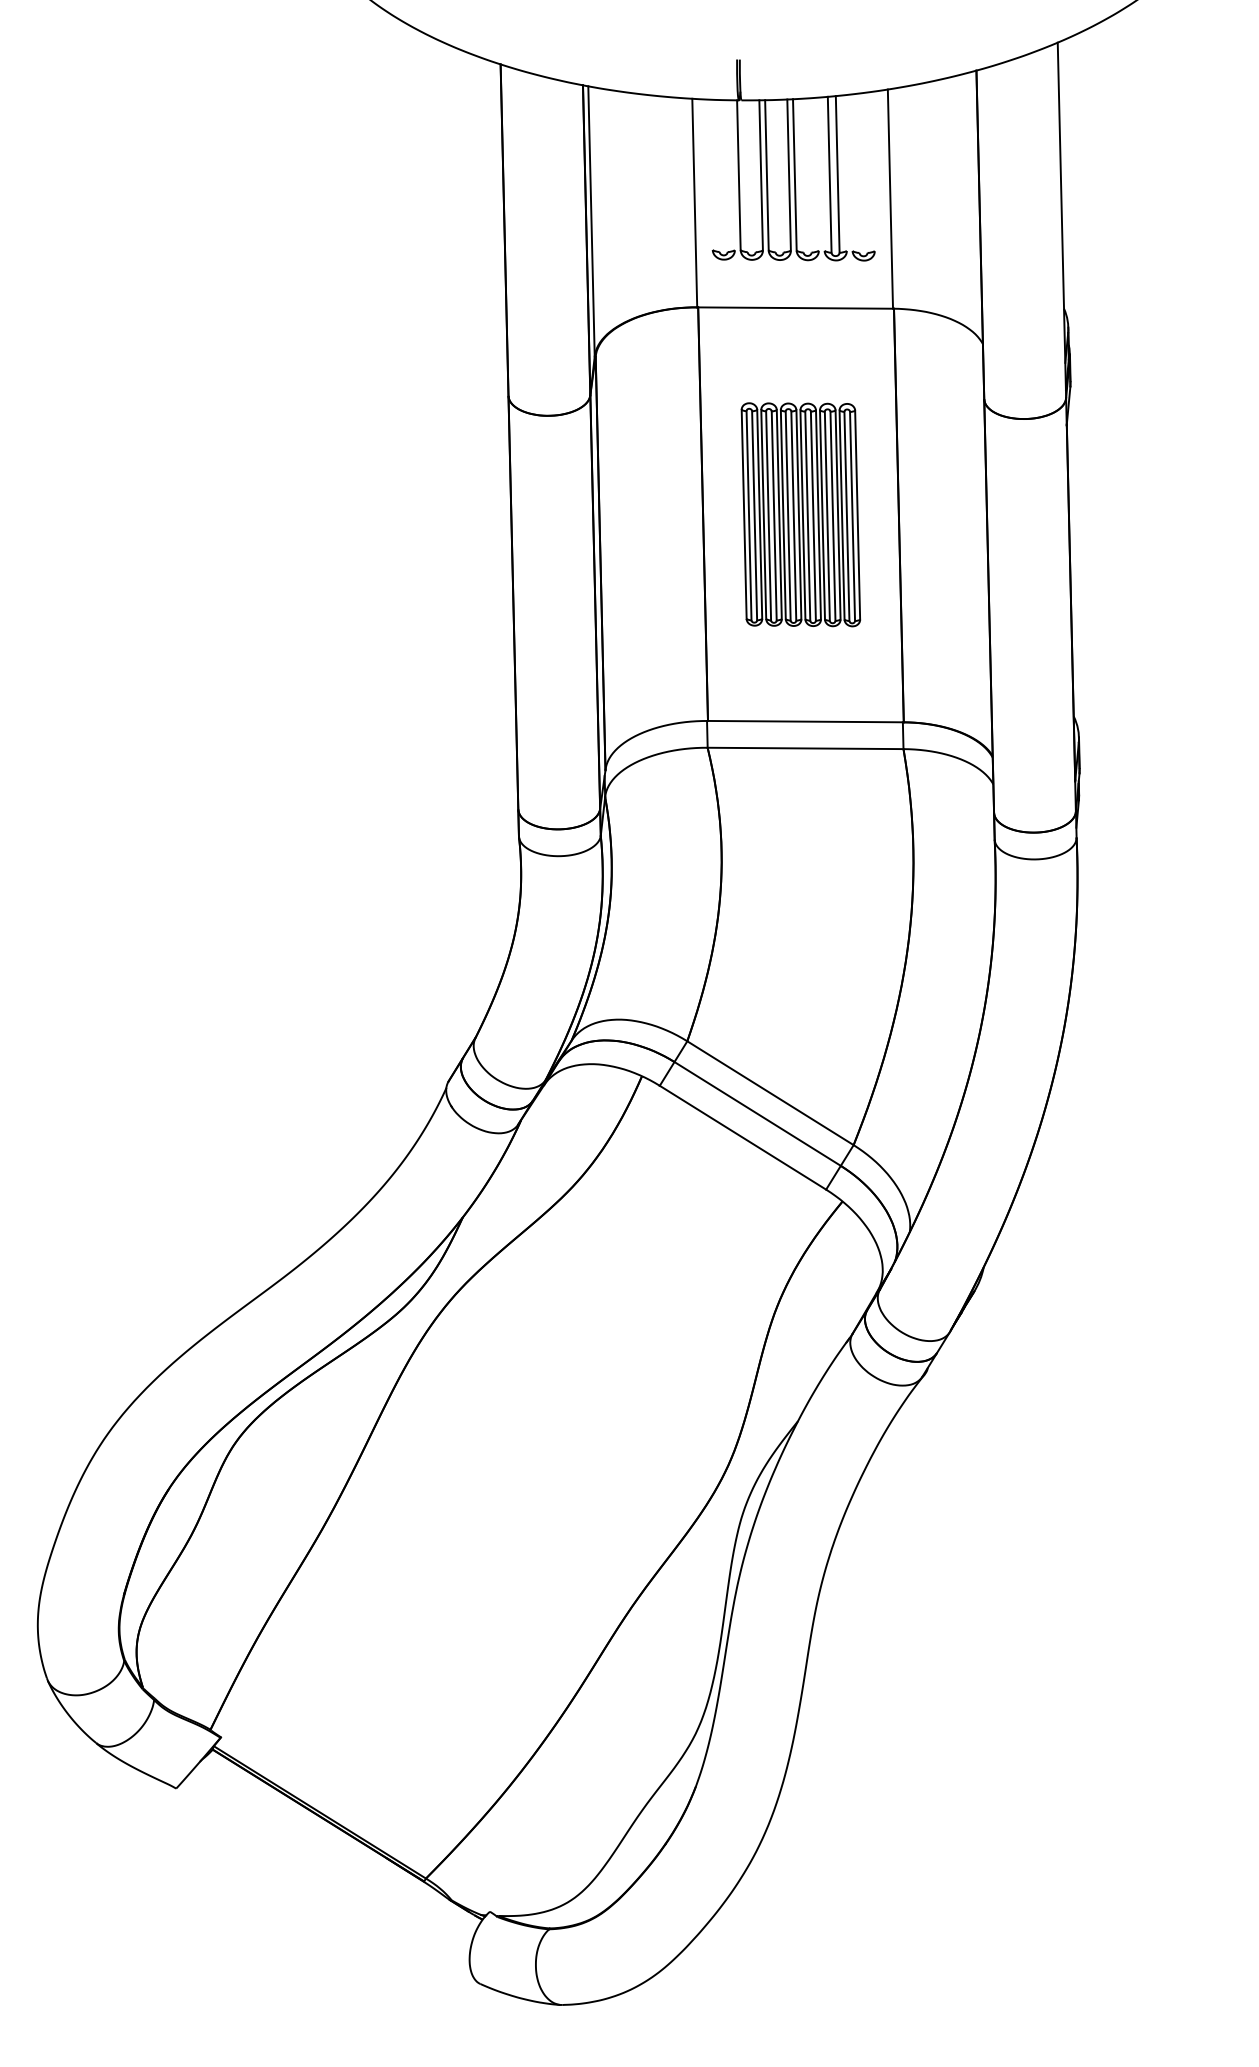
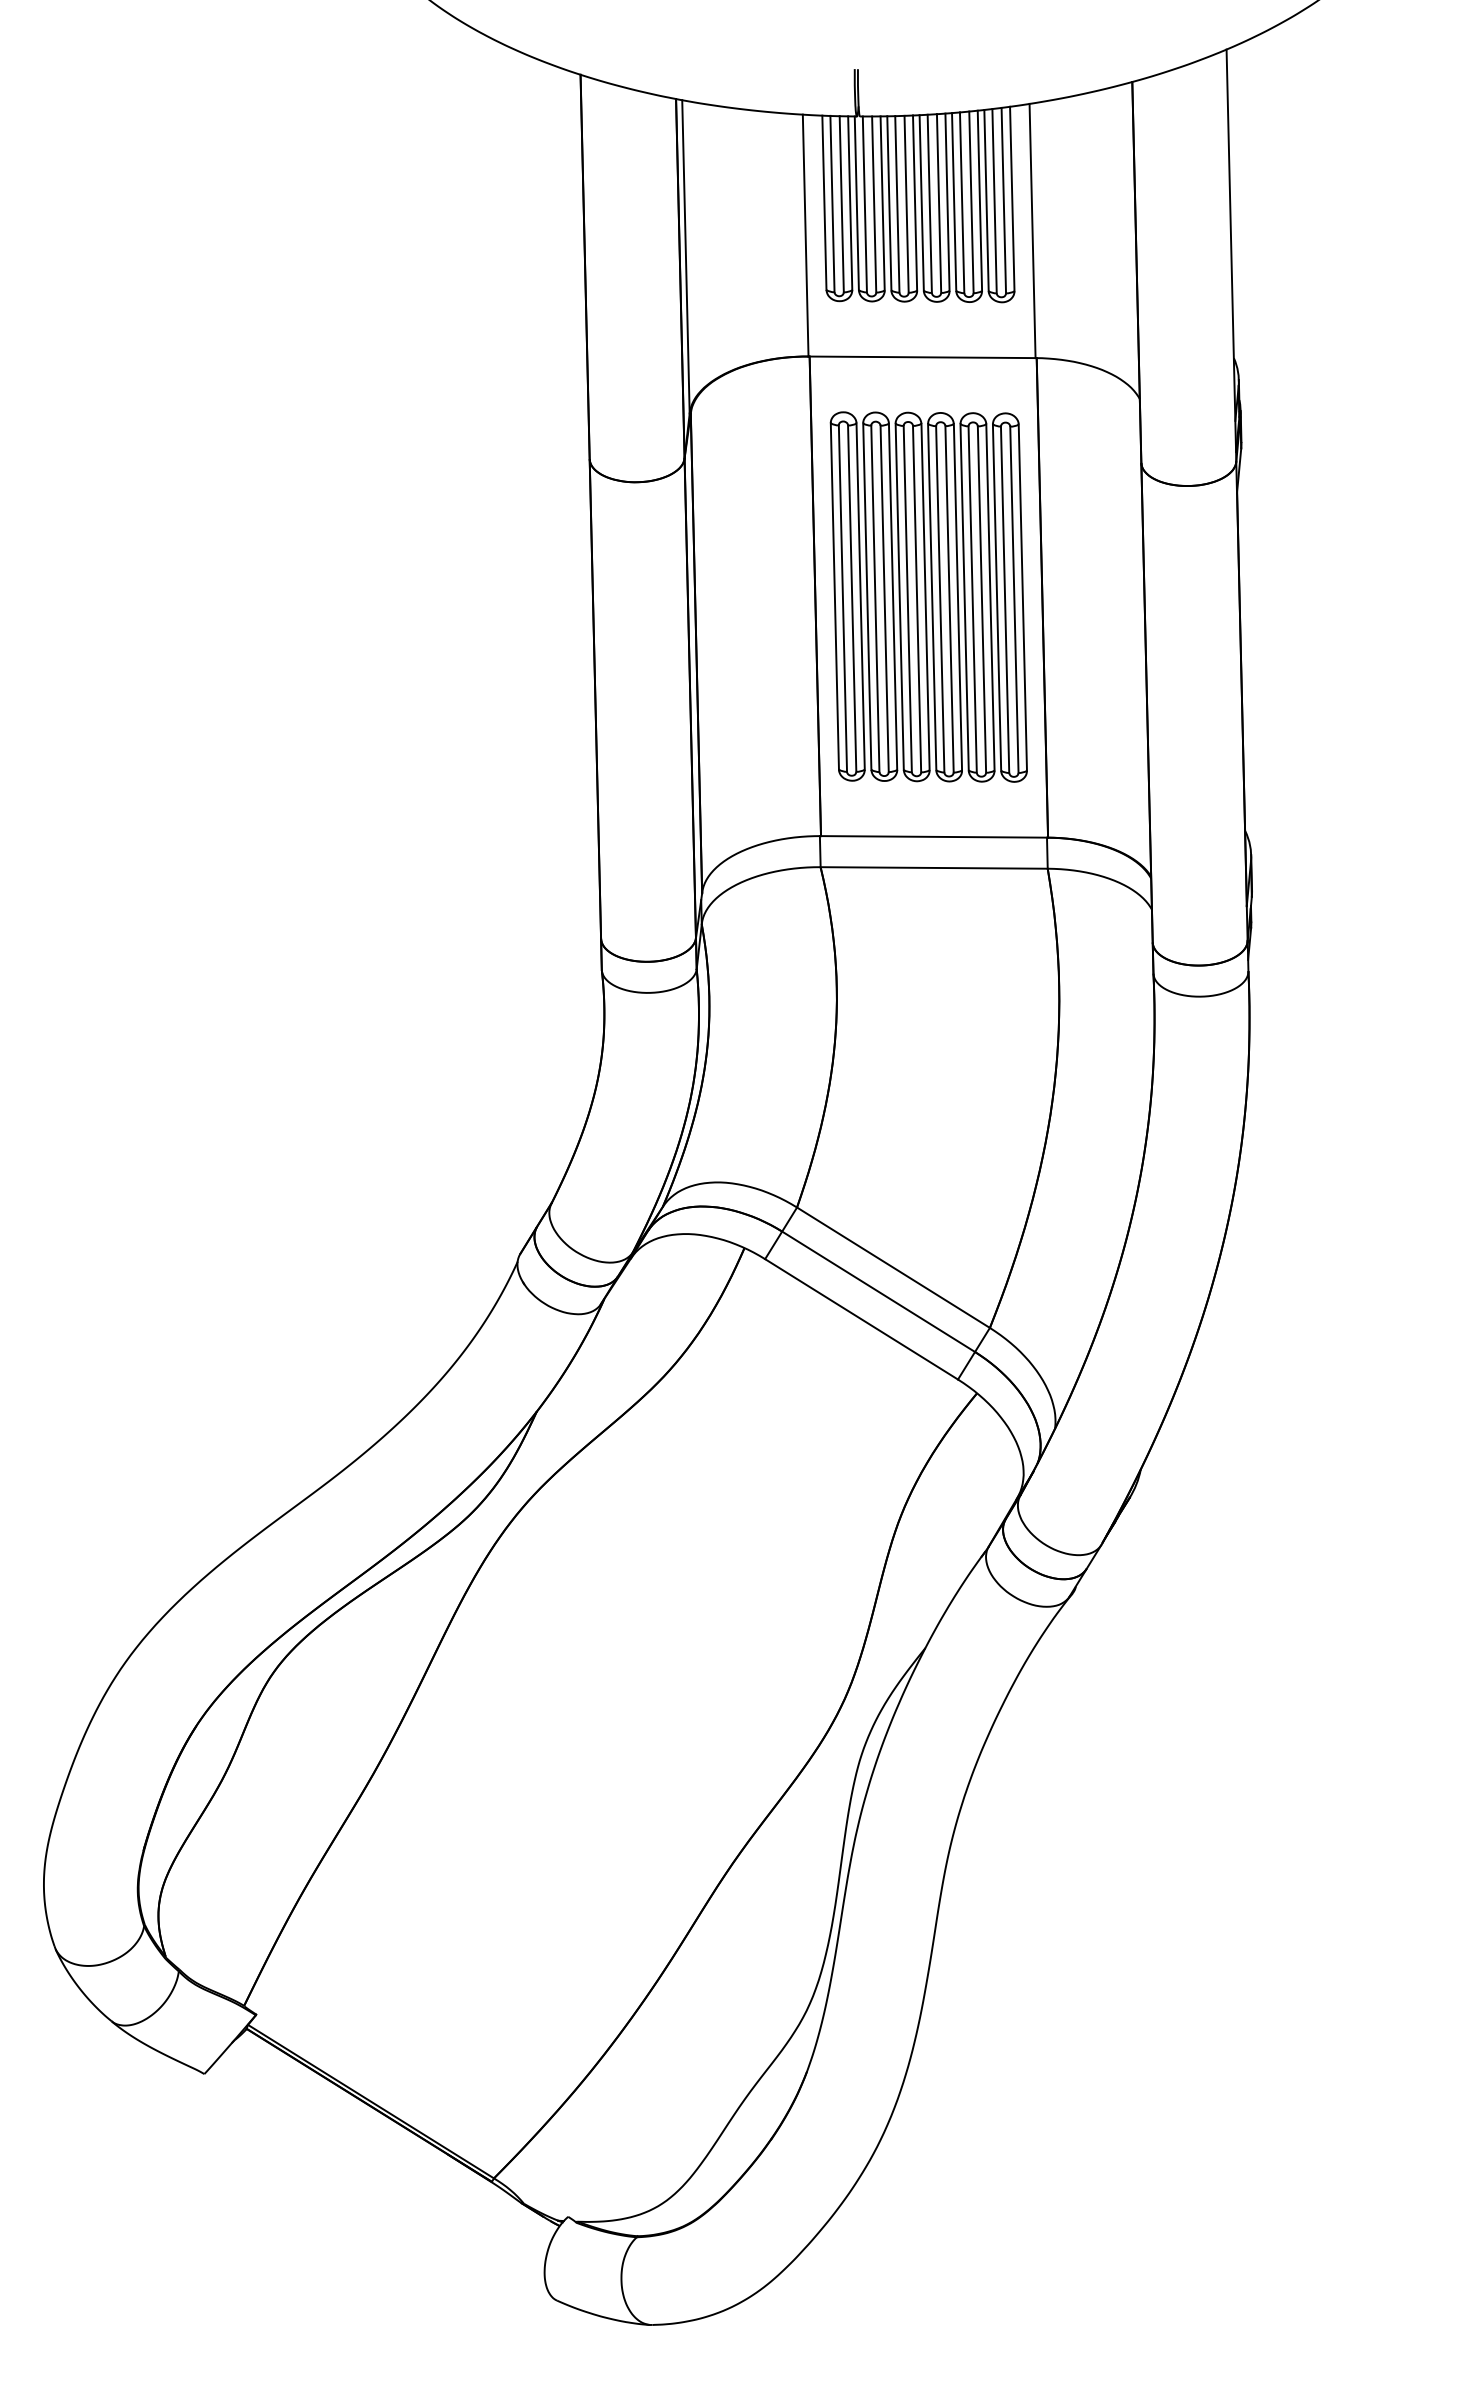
line: (873, 171) -> (1012, 198), added
line: (844, 172) -> (979, 200), added
line: (850, 172) -> (986, 200), added
line: (865, 172) -> (1003, 200), added
line: (817, 173) -> (947, 201), added
line: (823, 173) -> (954, 201), added
line: (857, 173) -> (994, 201), added
line: (710, 174) -> (824, 202), added
line: (717, 175) -> (832, 203), added
line: (733, 175) -> (850, 203), added
line: (781, 175) -> (906, 203), added
line: (801, 175) -> (929, 203), added
line: (809, 175) -> (938, 203), added
line: (725, 176) -> (841, 204), added
line: (745, 176) -> (864, 204), added
line: (754, 176) -> (874, 204), added
line: (773, 176) -> (897, 204), added
part: (800, 514) -> (928, 596), size x1.43

